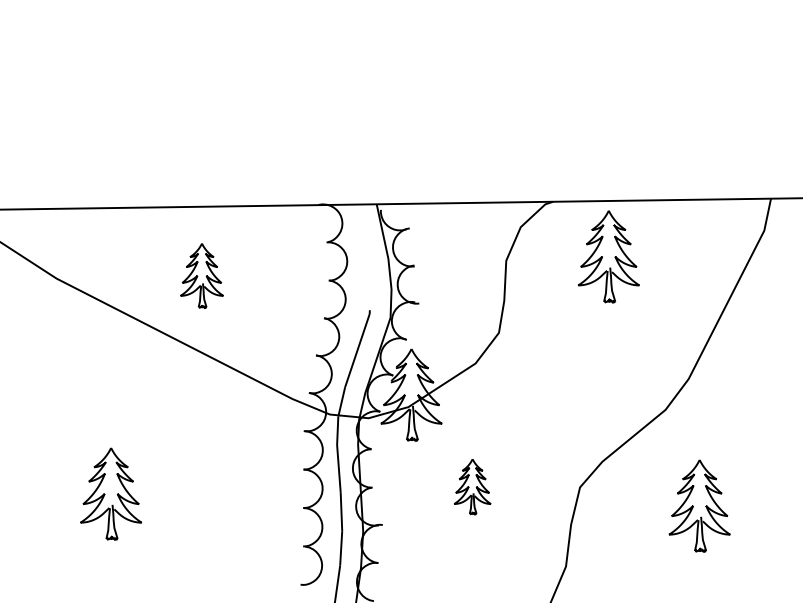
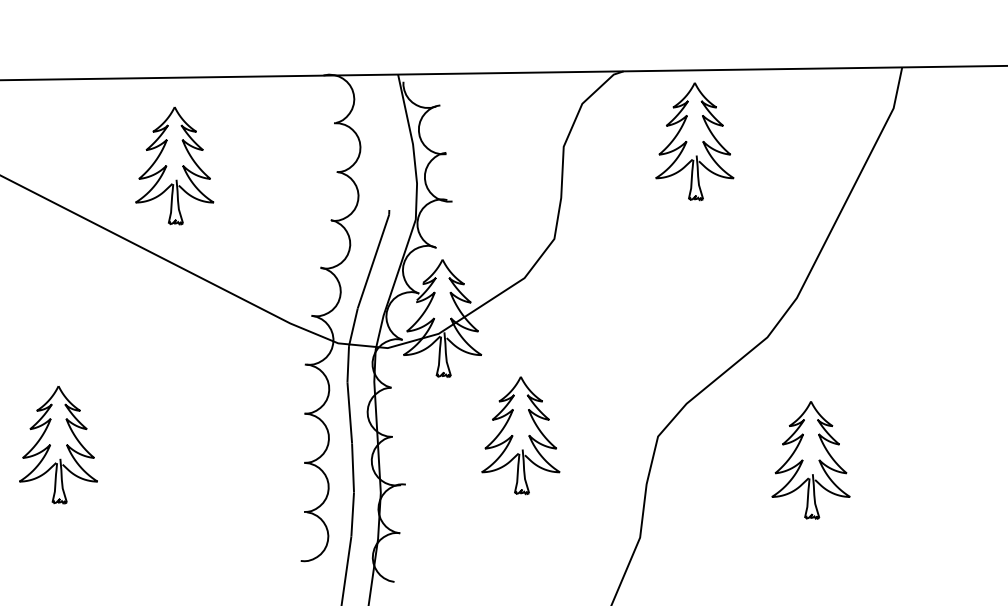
part: (201, 275) -> (174, 165), size x1.43
part: (472, 486) -> (520, 435), size x1.67

